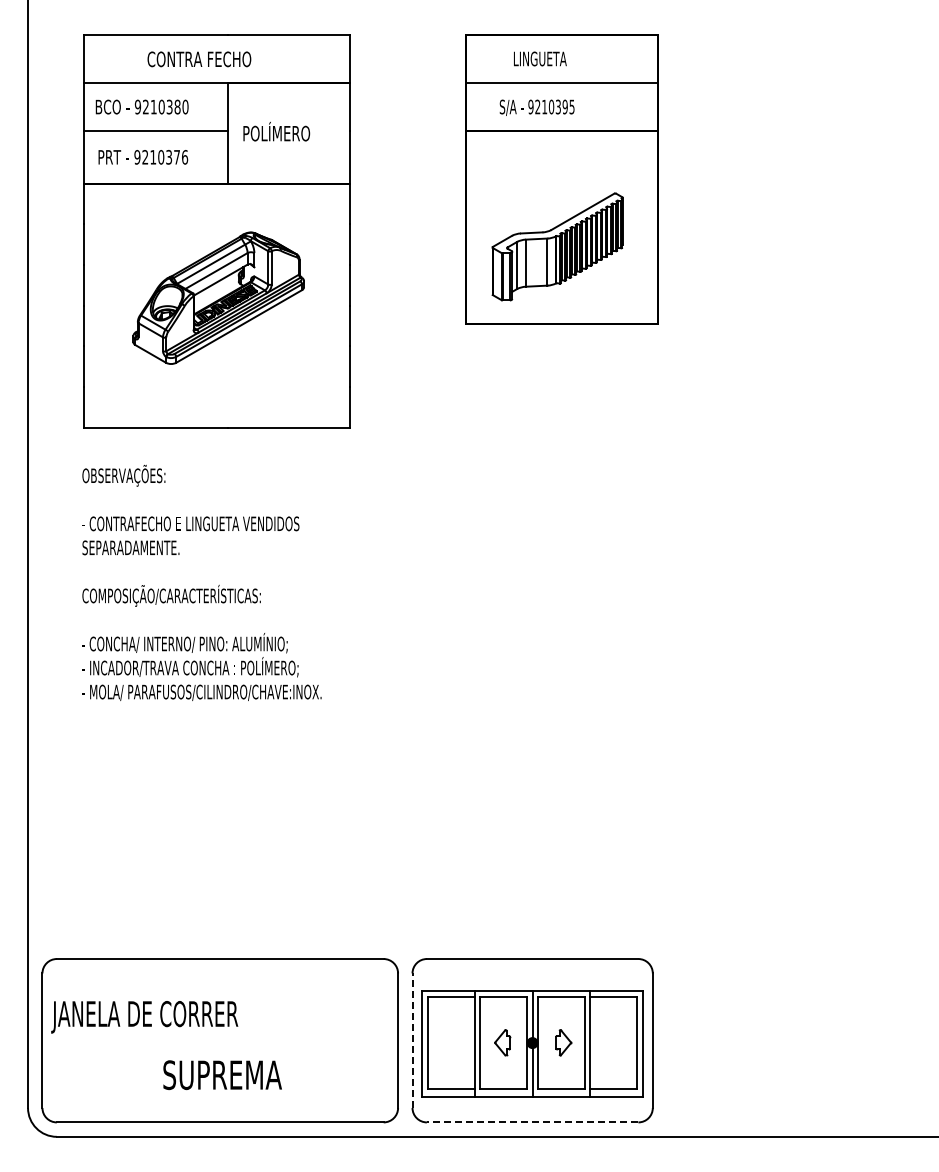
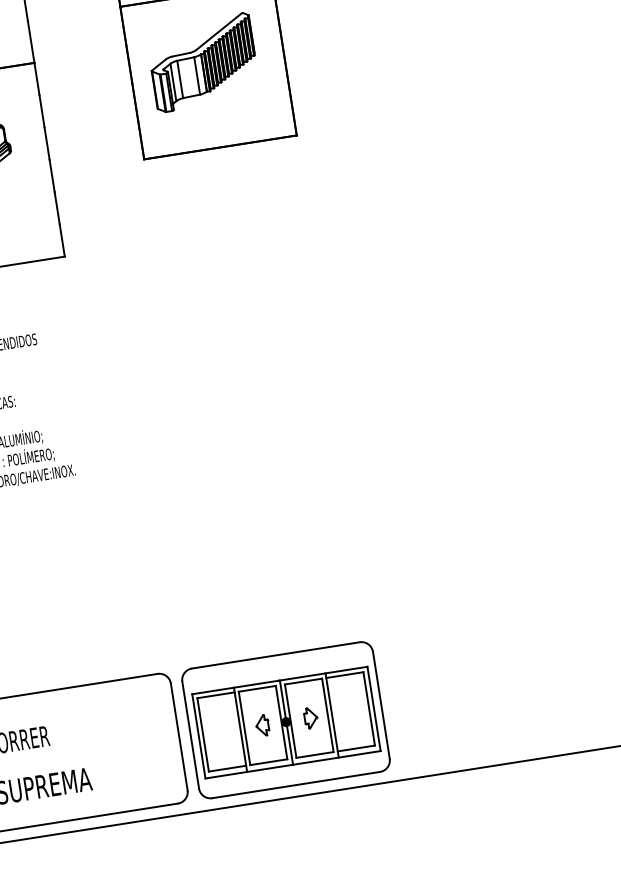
part: (557, 246) -> (203, 62), moved
line: (412, 1040) -> (190, 735), dashed -> solid
line: (532, 1122) -> (296, 785), dashed -> solid

